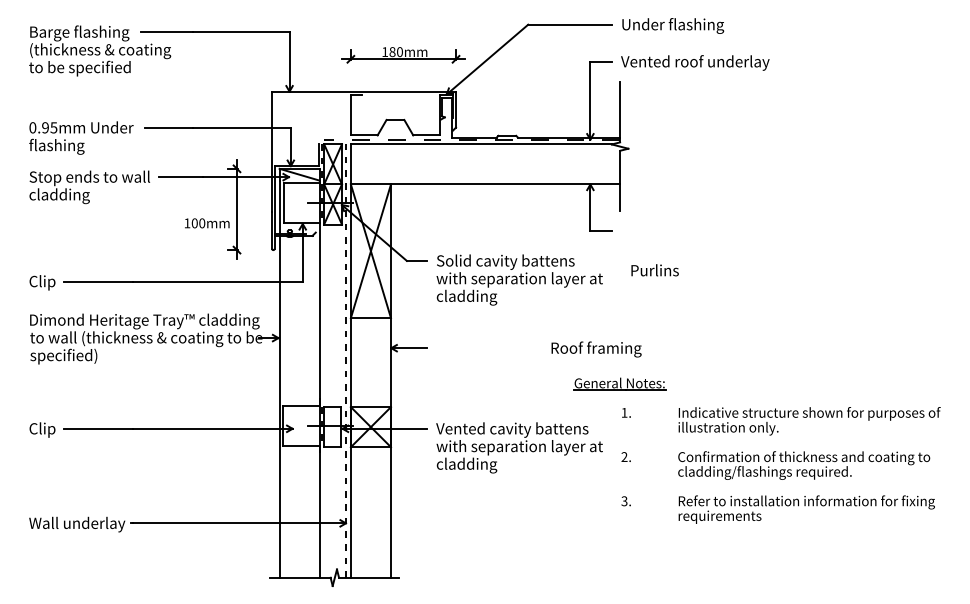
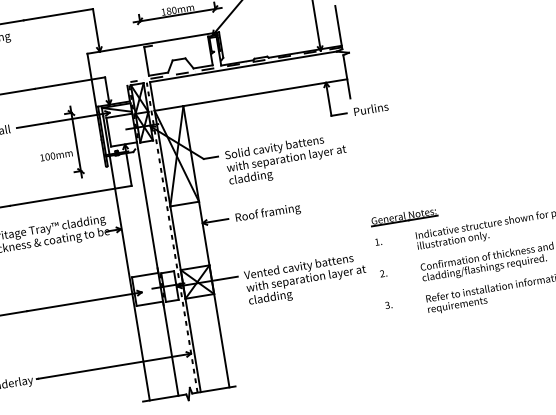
text: (654, 270) -> (370, 109), moved
text: (596, 349) -> (268, 213), moved
part: (619, 383) -> (403, 216), moved

